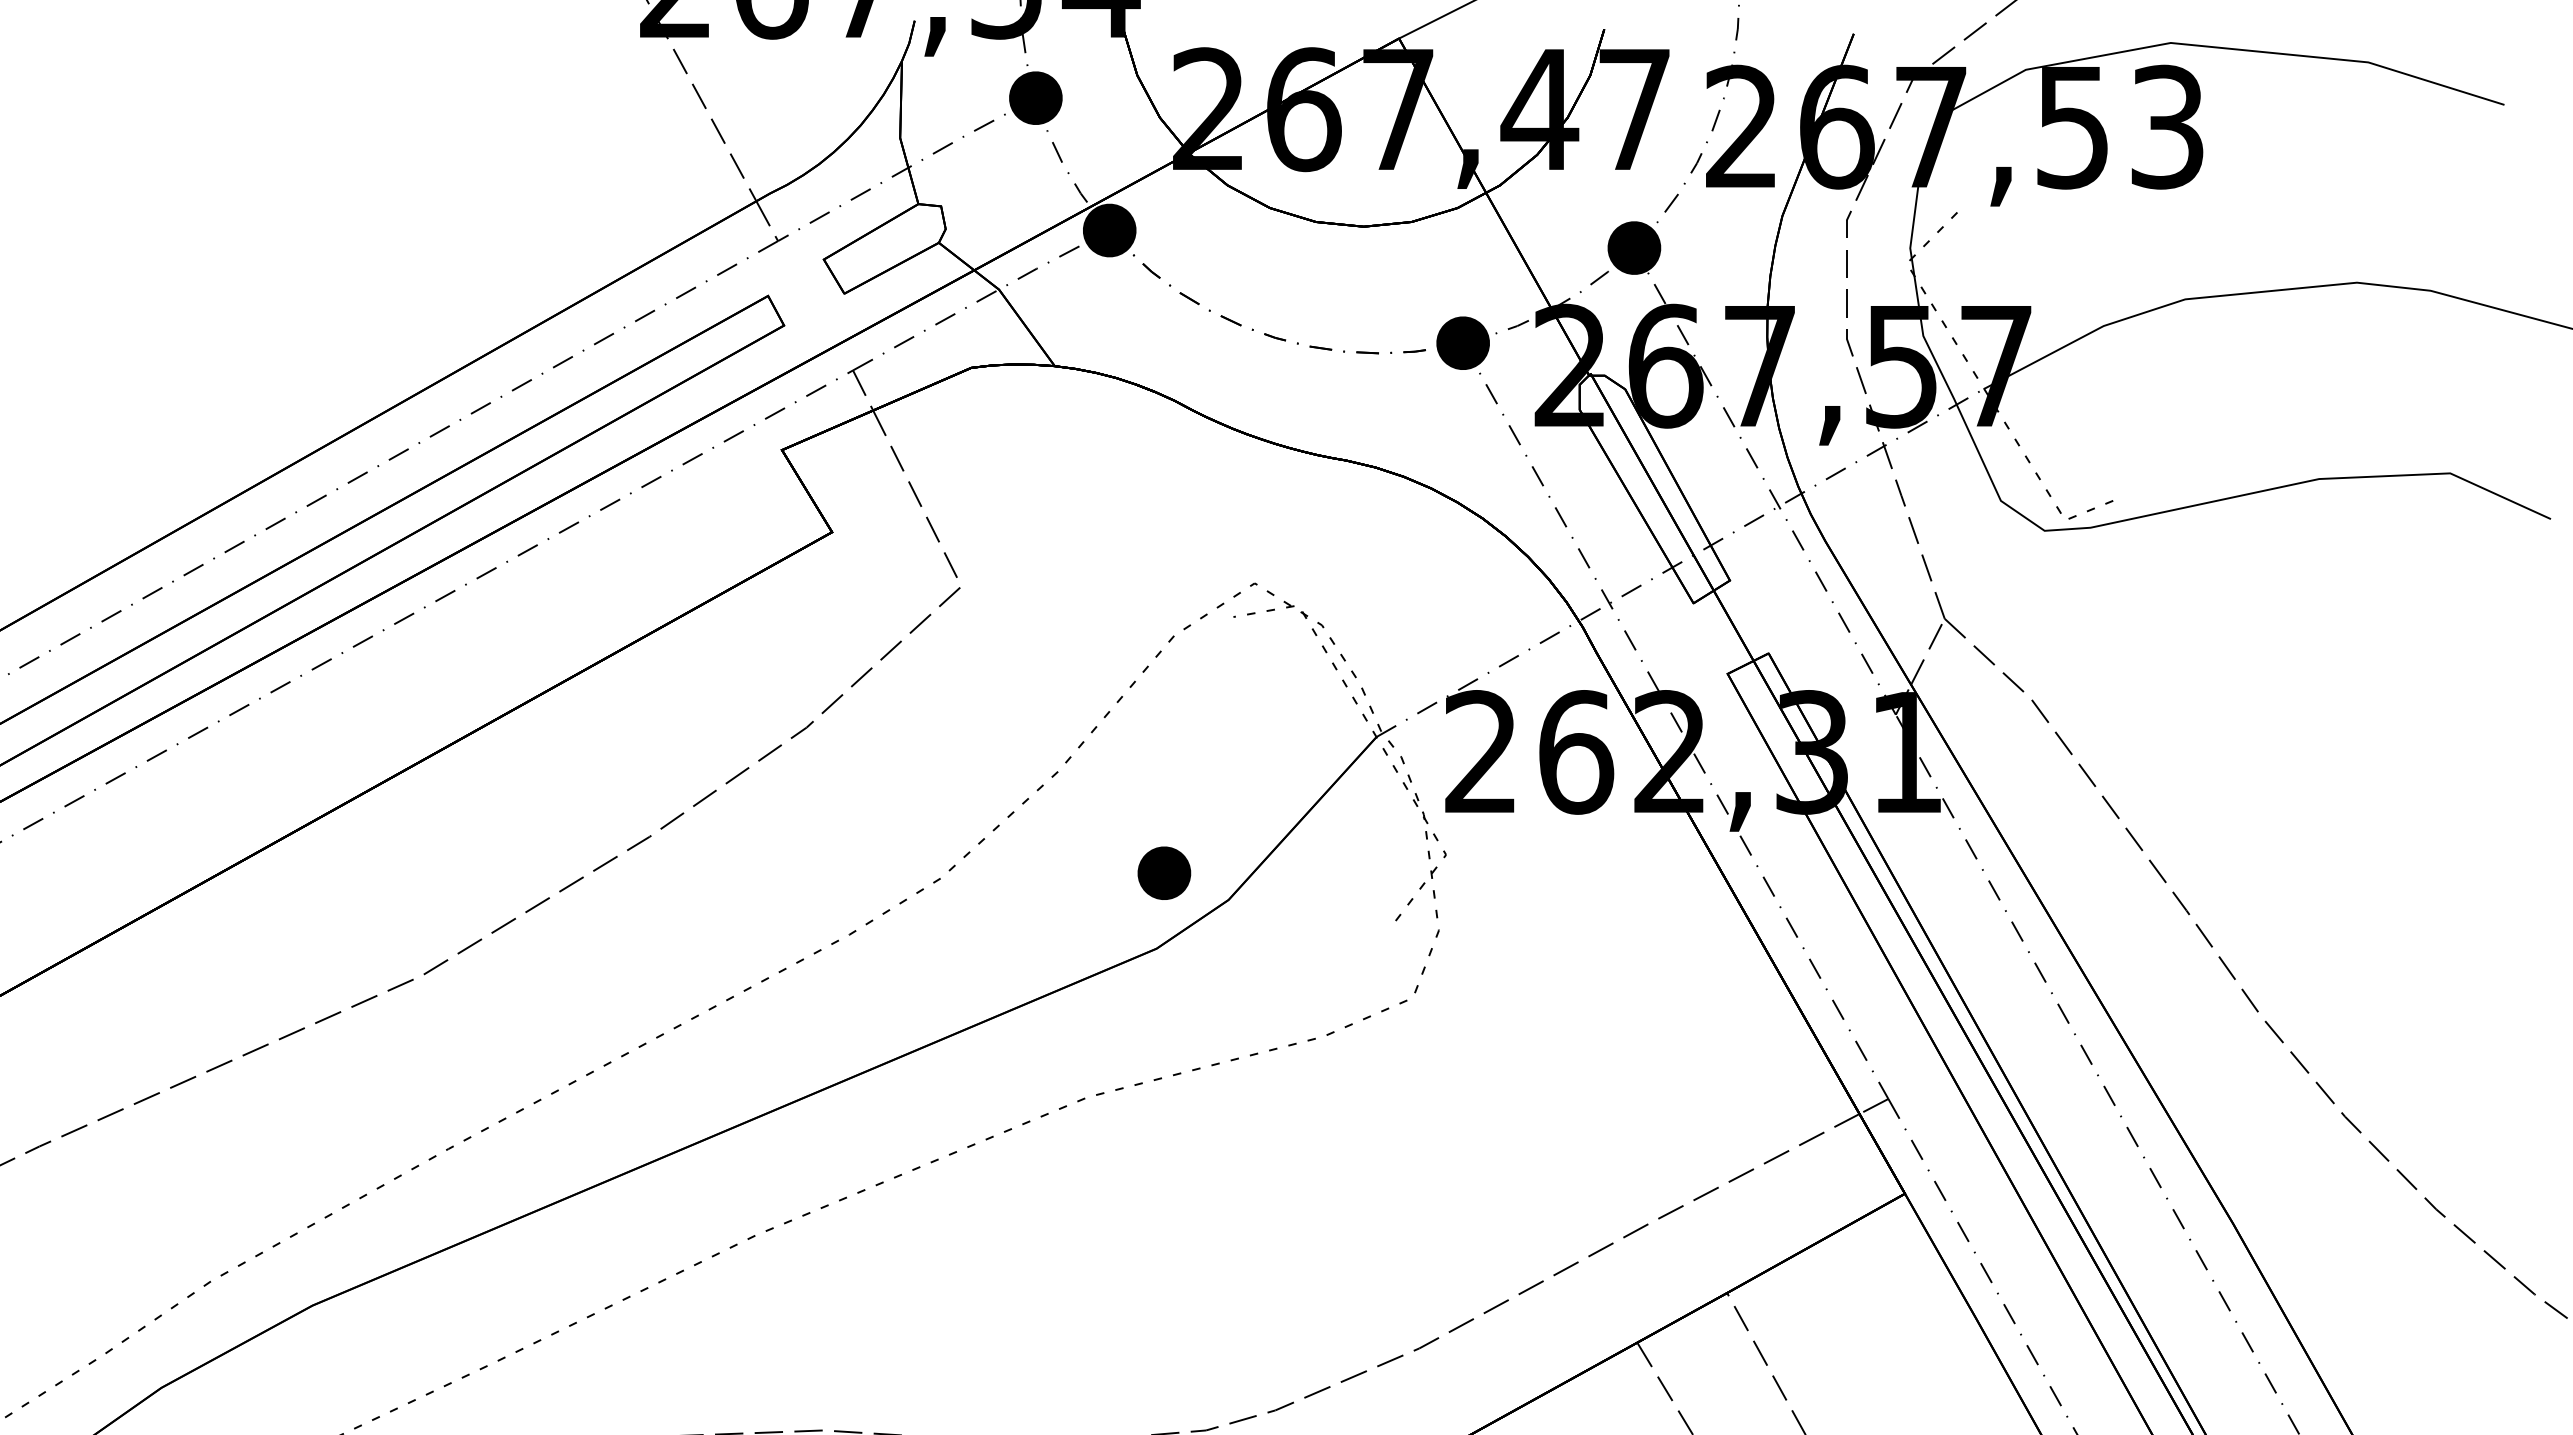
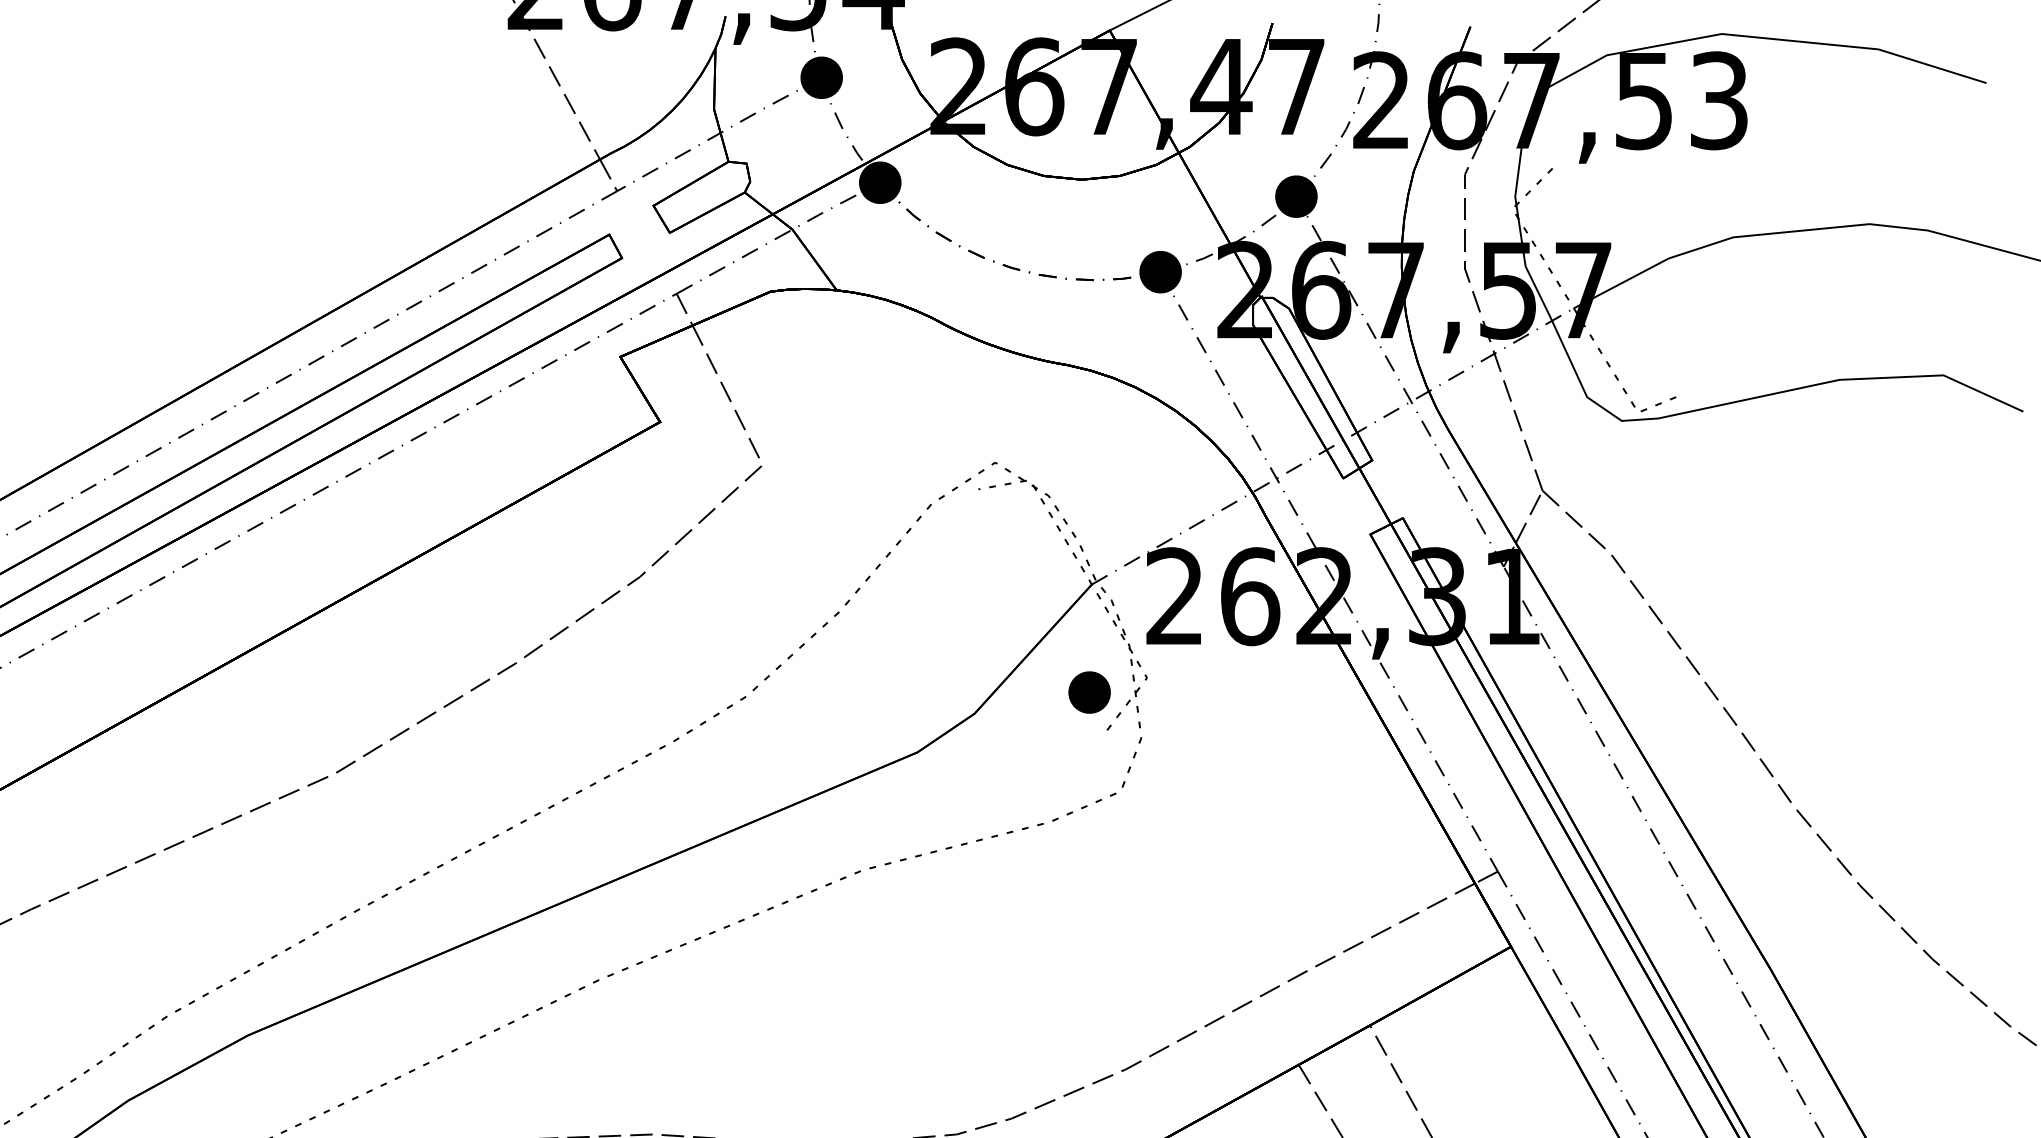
part: (1164, 873) -> (1089, 692), moved

